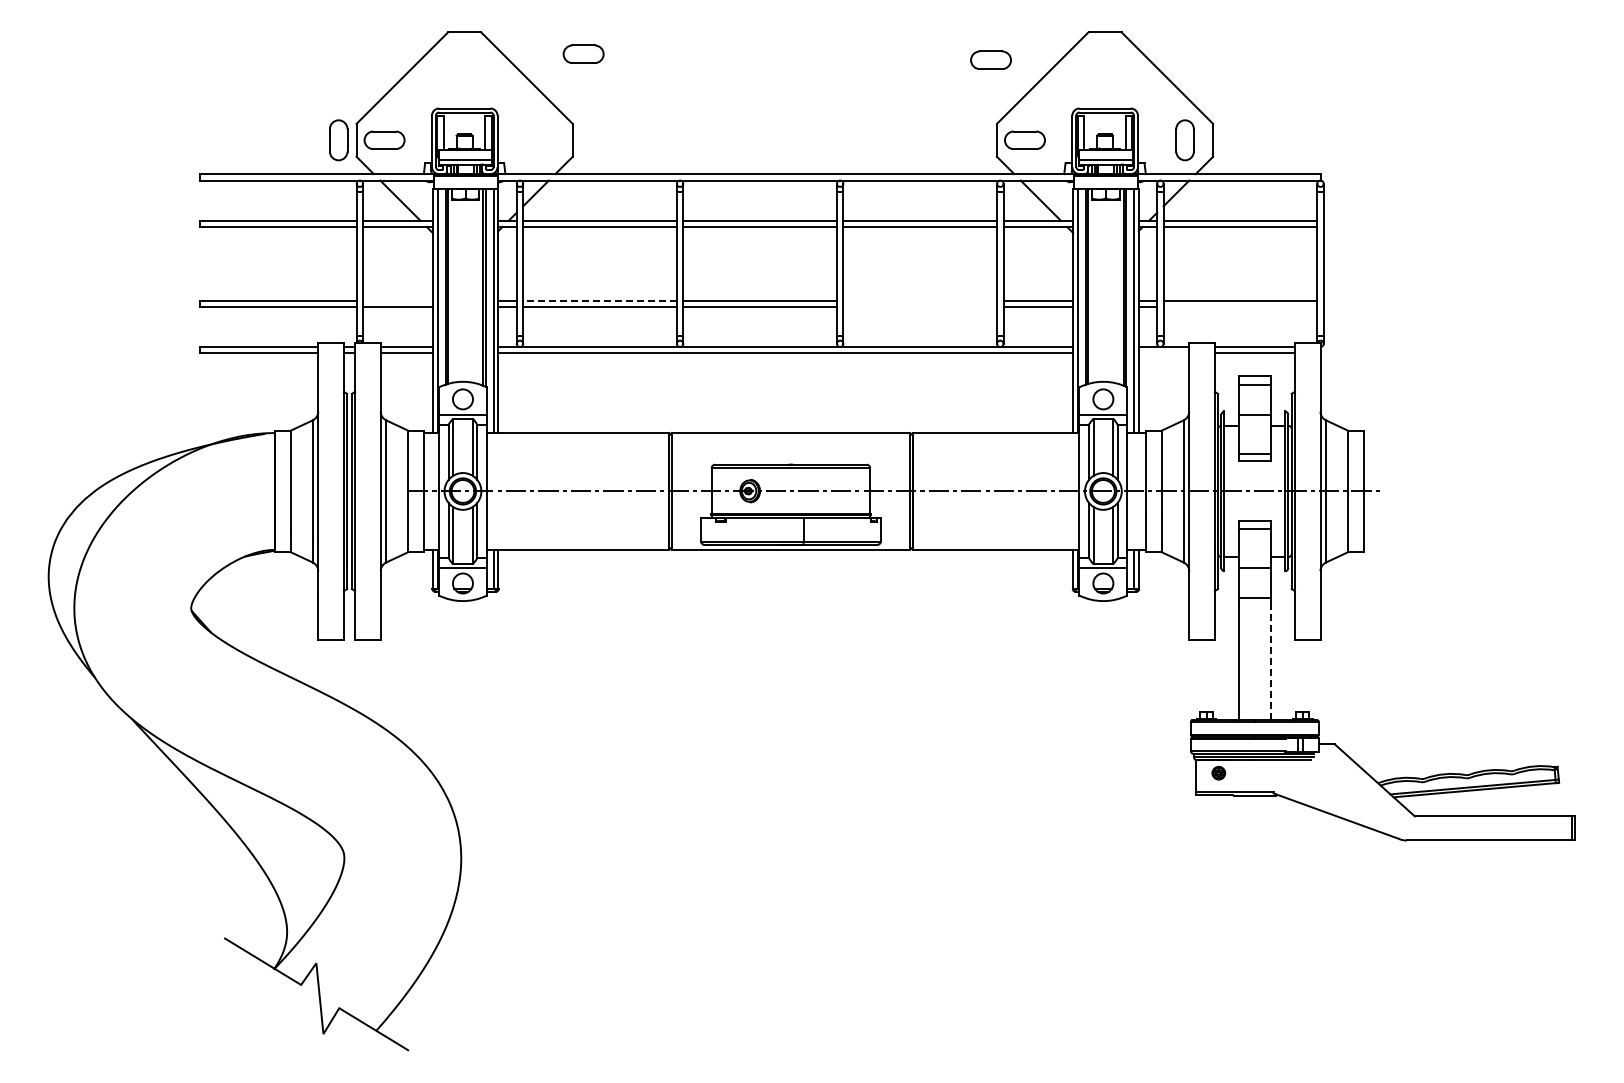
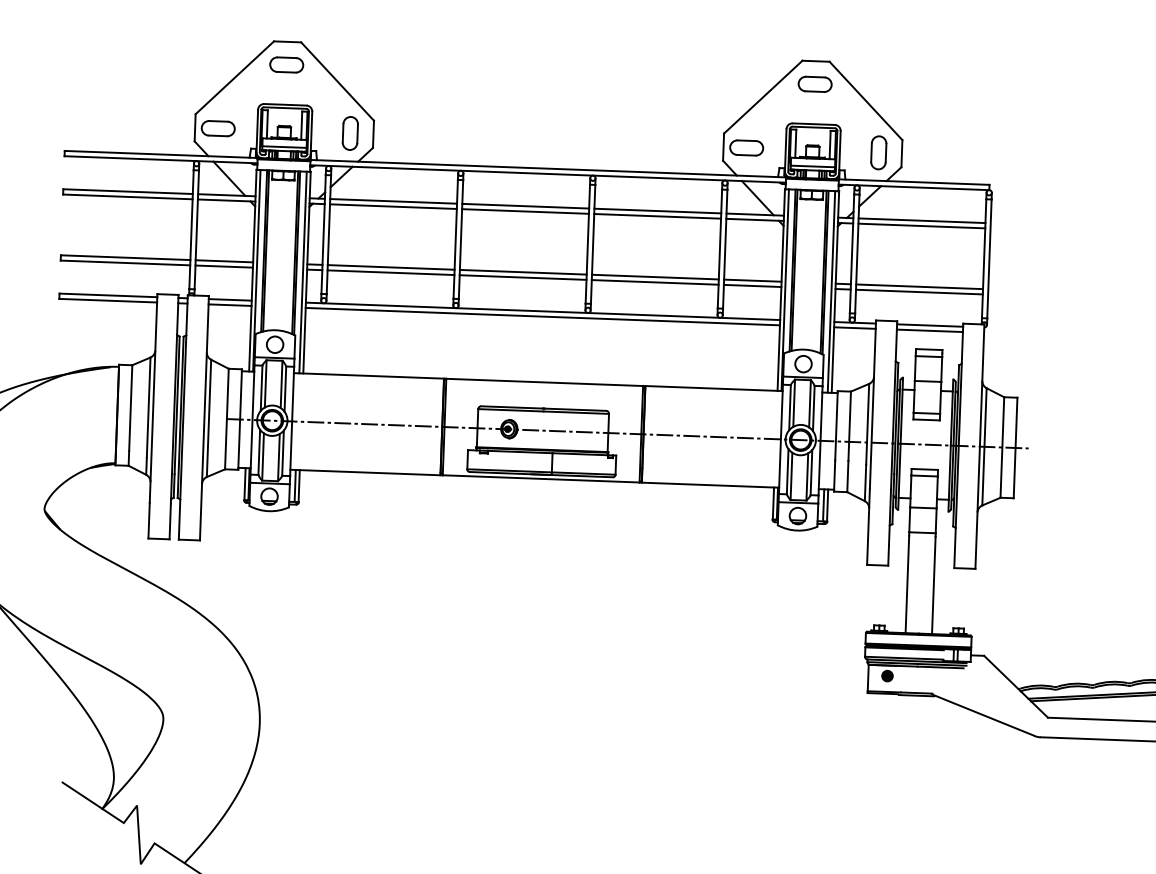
part: (583, 53) -> (286, 64), moved
part: (990, 59) -> (814, 83), moved
part: (338, 140) -> (350, 133), moved
line: (397, 300) -> (224, 261), added
line: (600, 300) -> (391, 267), dashed -> solid
line: (920, 300) -> (655, 277), added
line: (920, 307) -> (655, 282), added
line: (1240, 307) -> (919, 292), added
line: (1163, 353) -> (854, 328), added
line: (1270, 661) -> (933, 585), dashed -> solid

